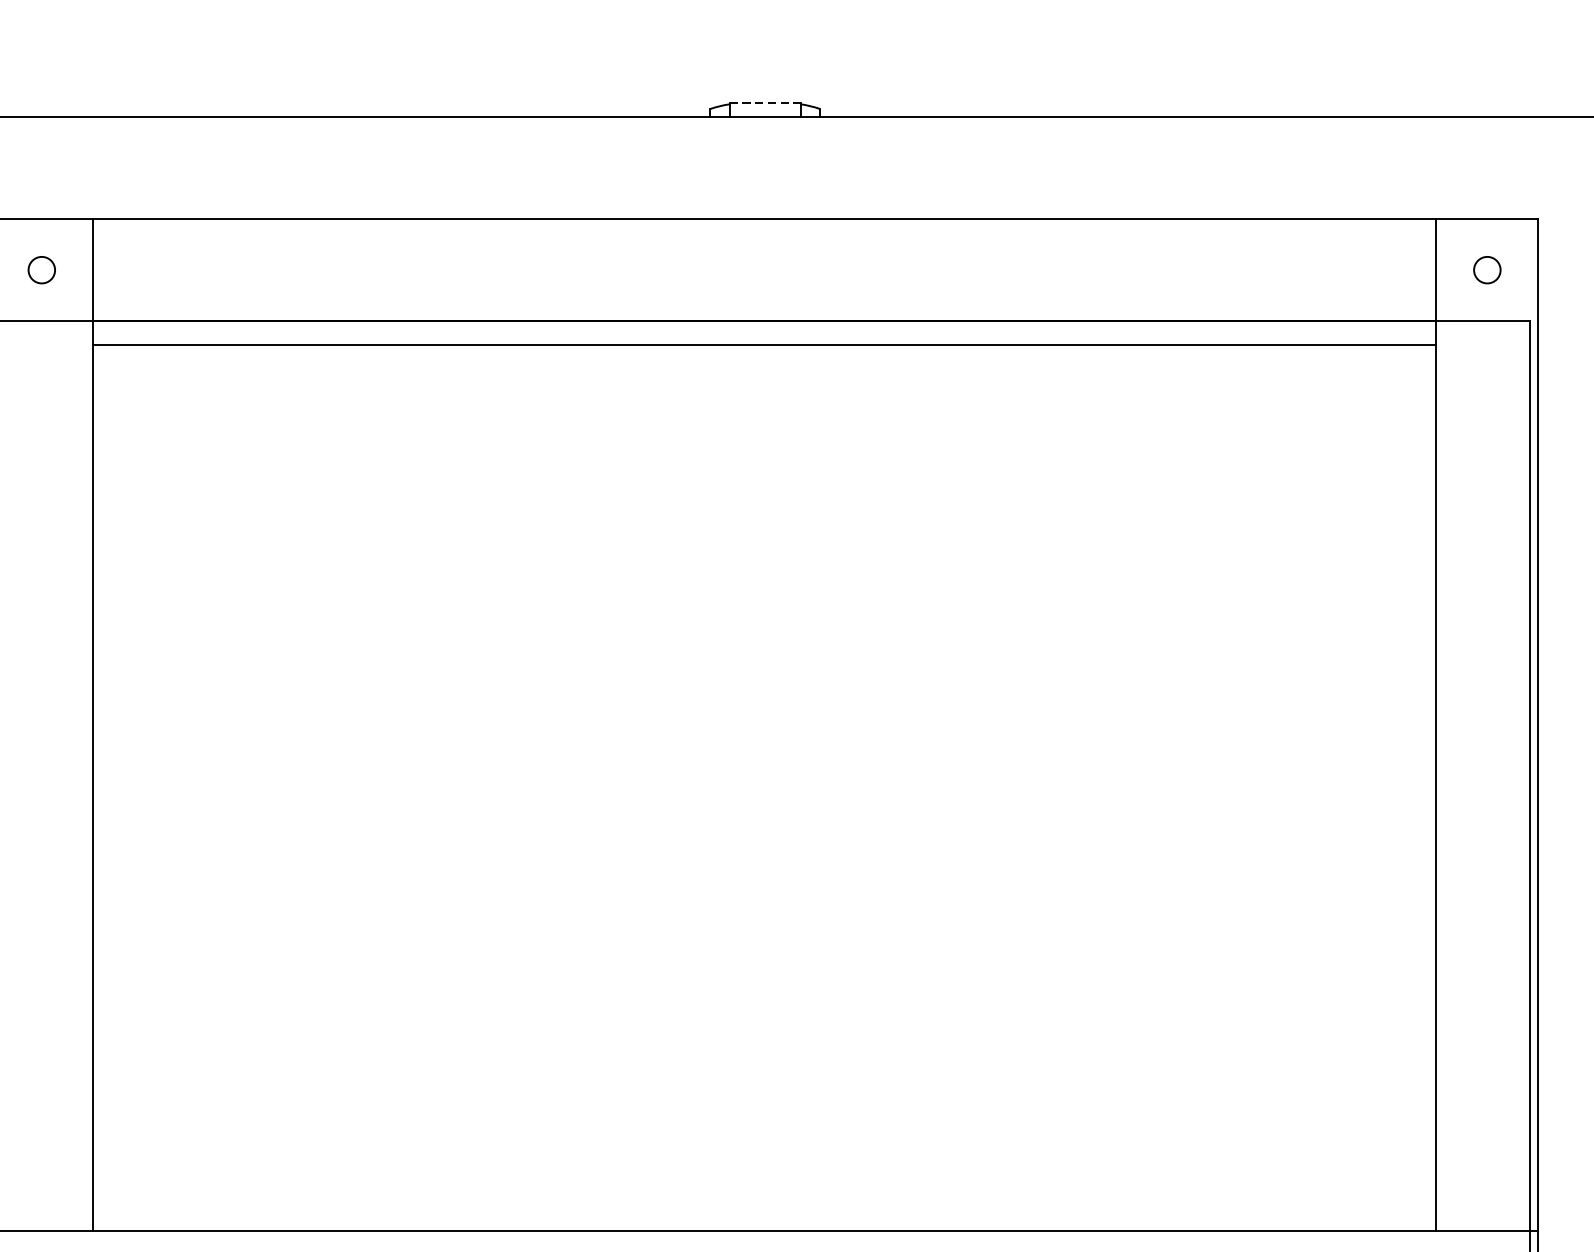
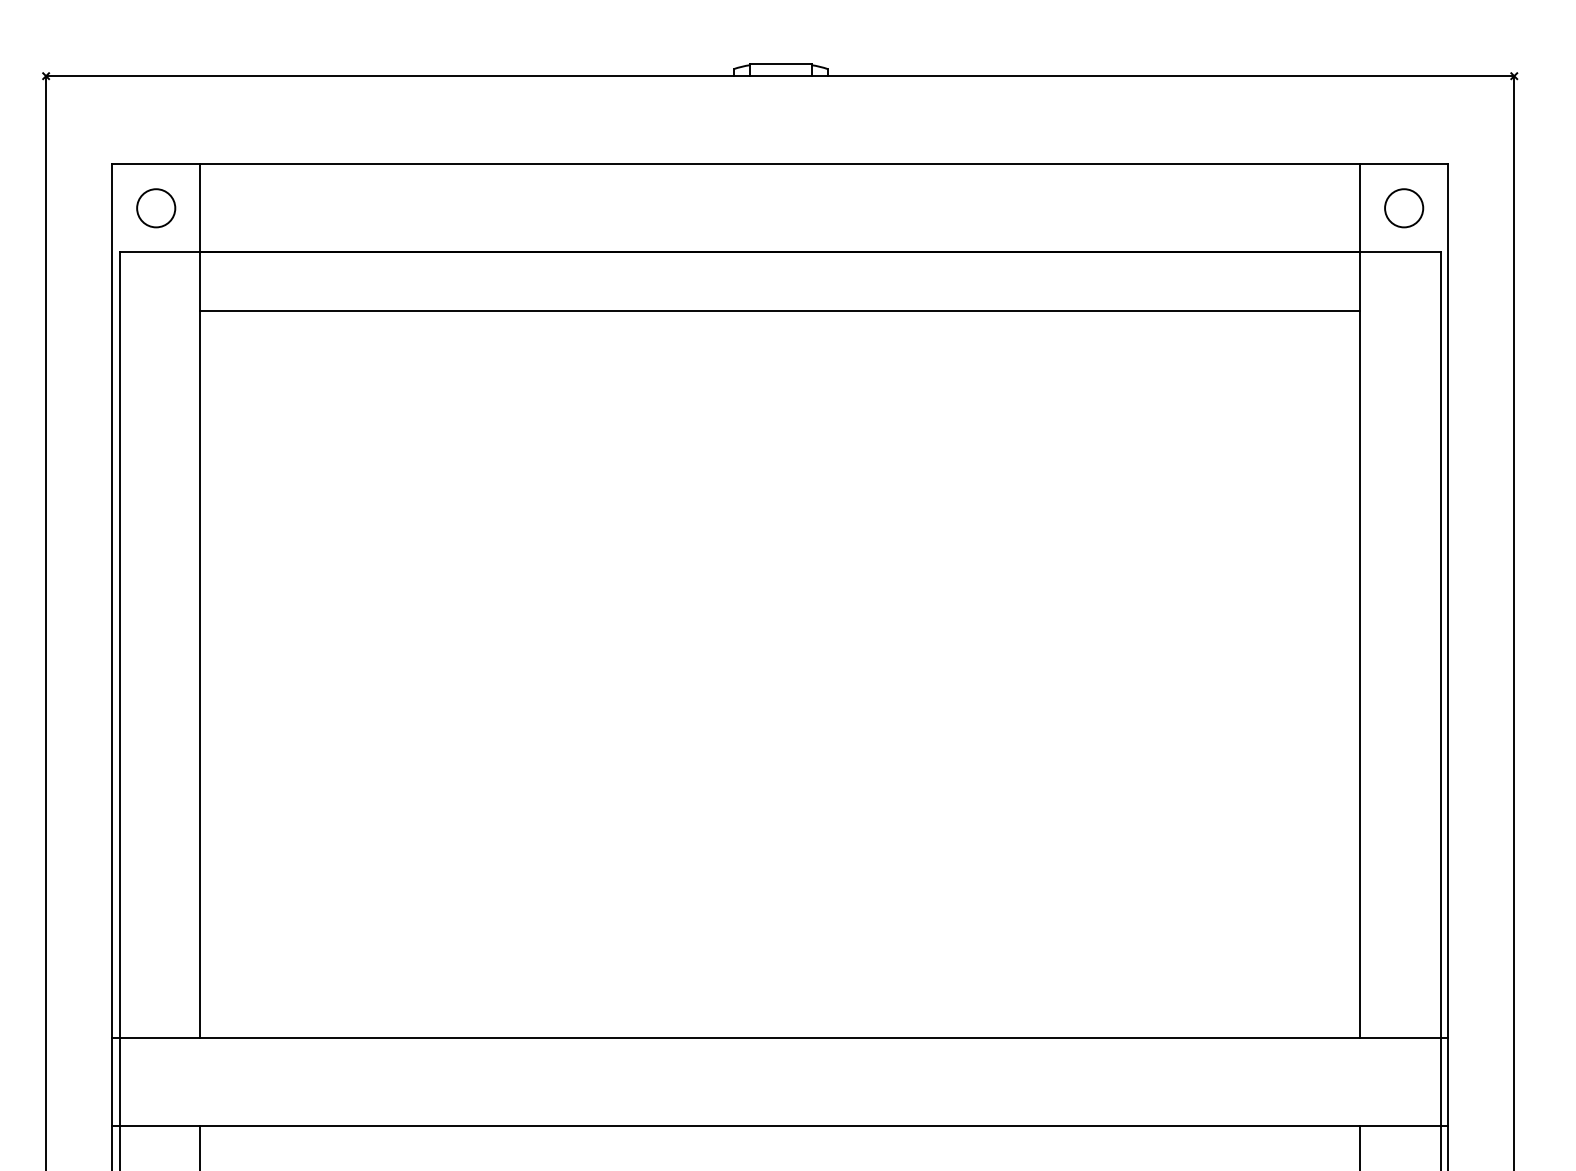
line: (764, 103) -> (780, 64), dashed -> solid
circle: (42, 270) -> (156, 208), size x1.67
circle: (1487, 270) -> (1404, 208), size x1.67
line: (764, 345) -> (780, 311), moved

